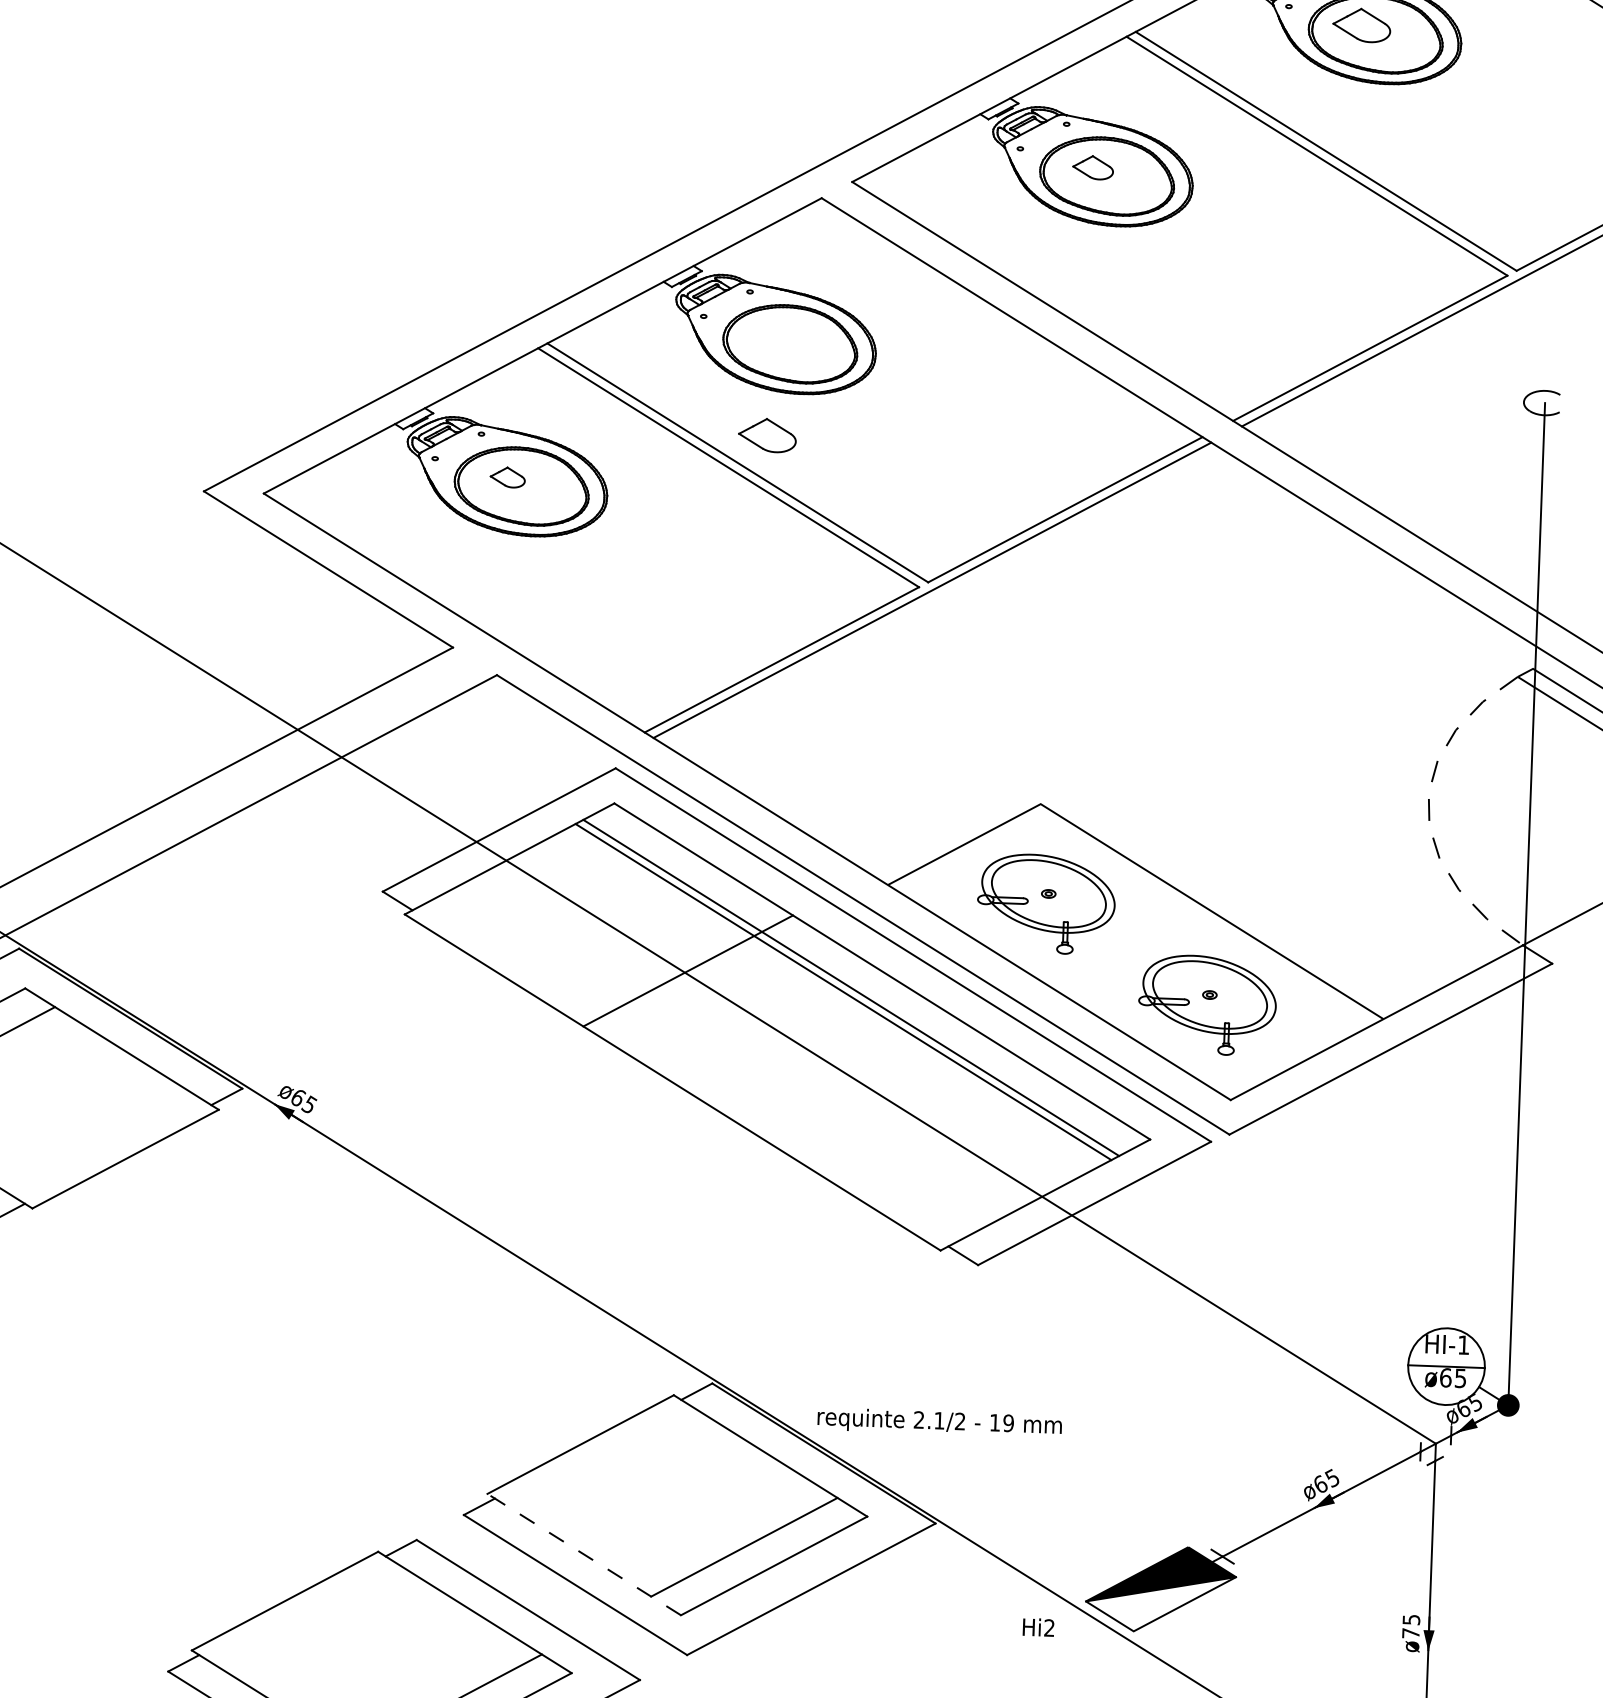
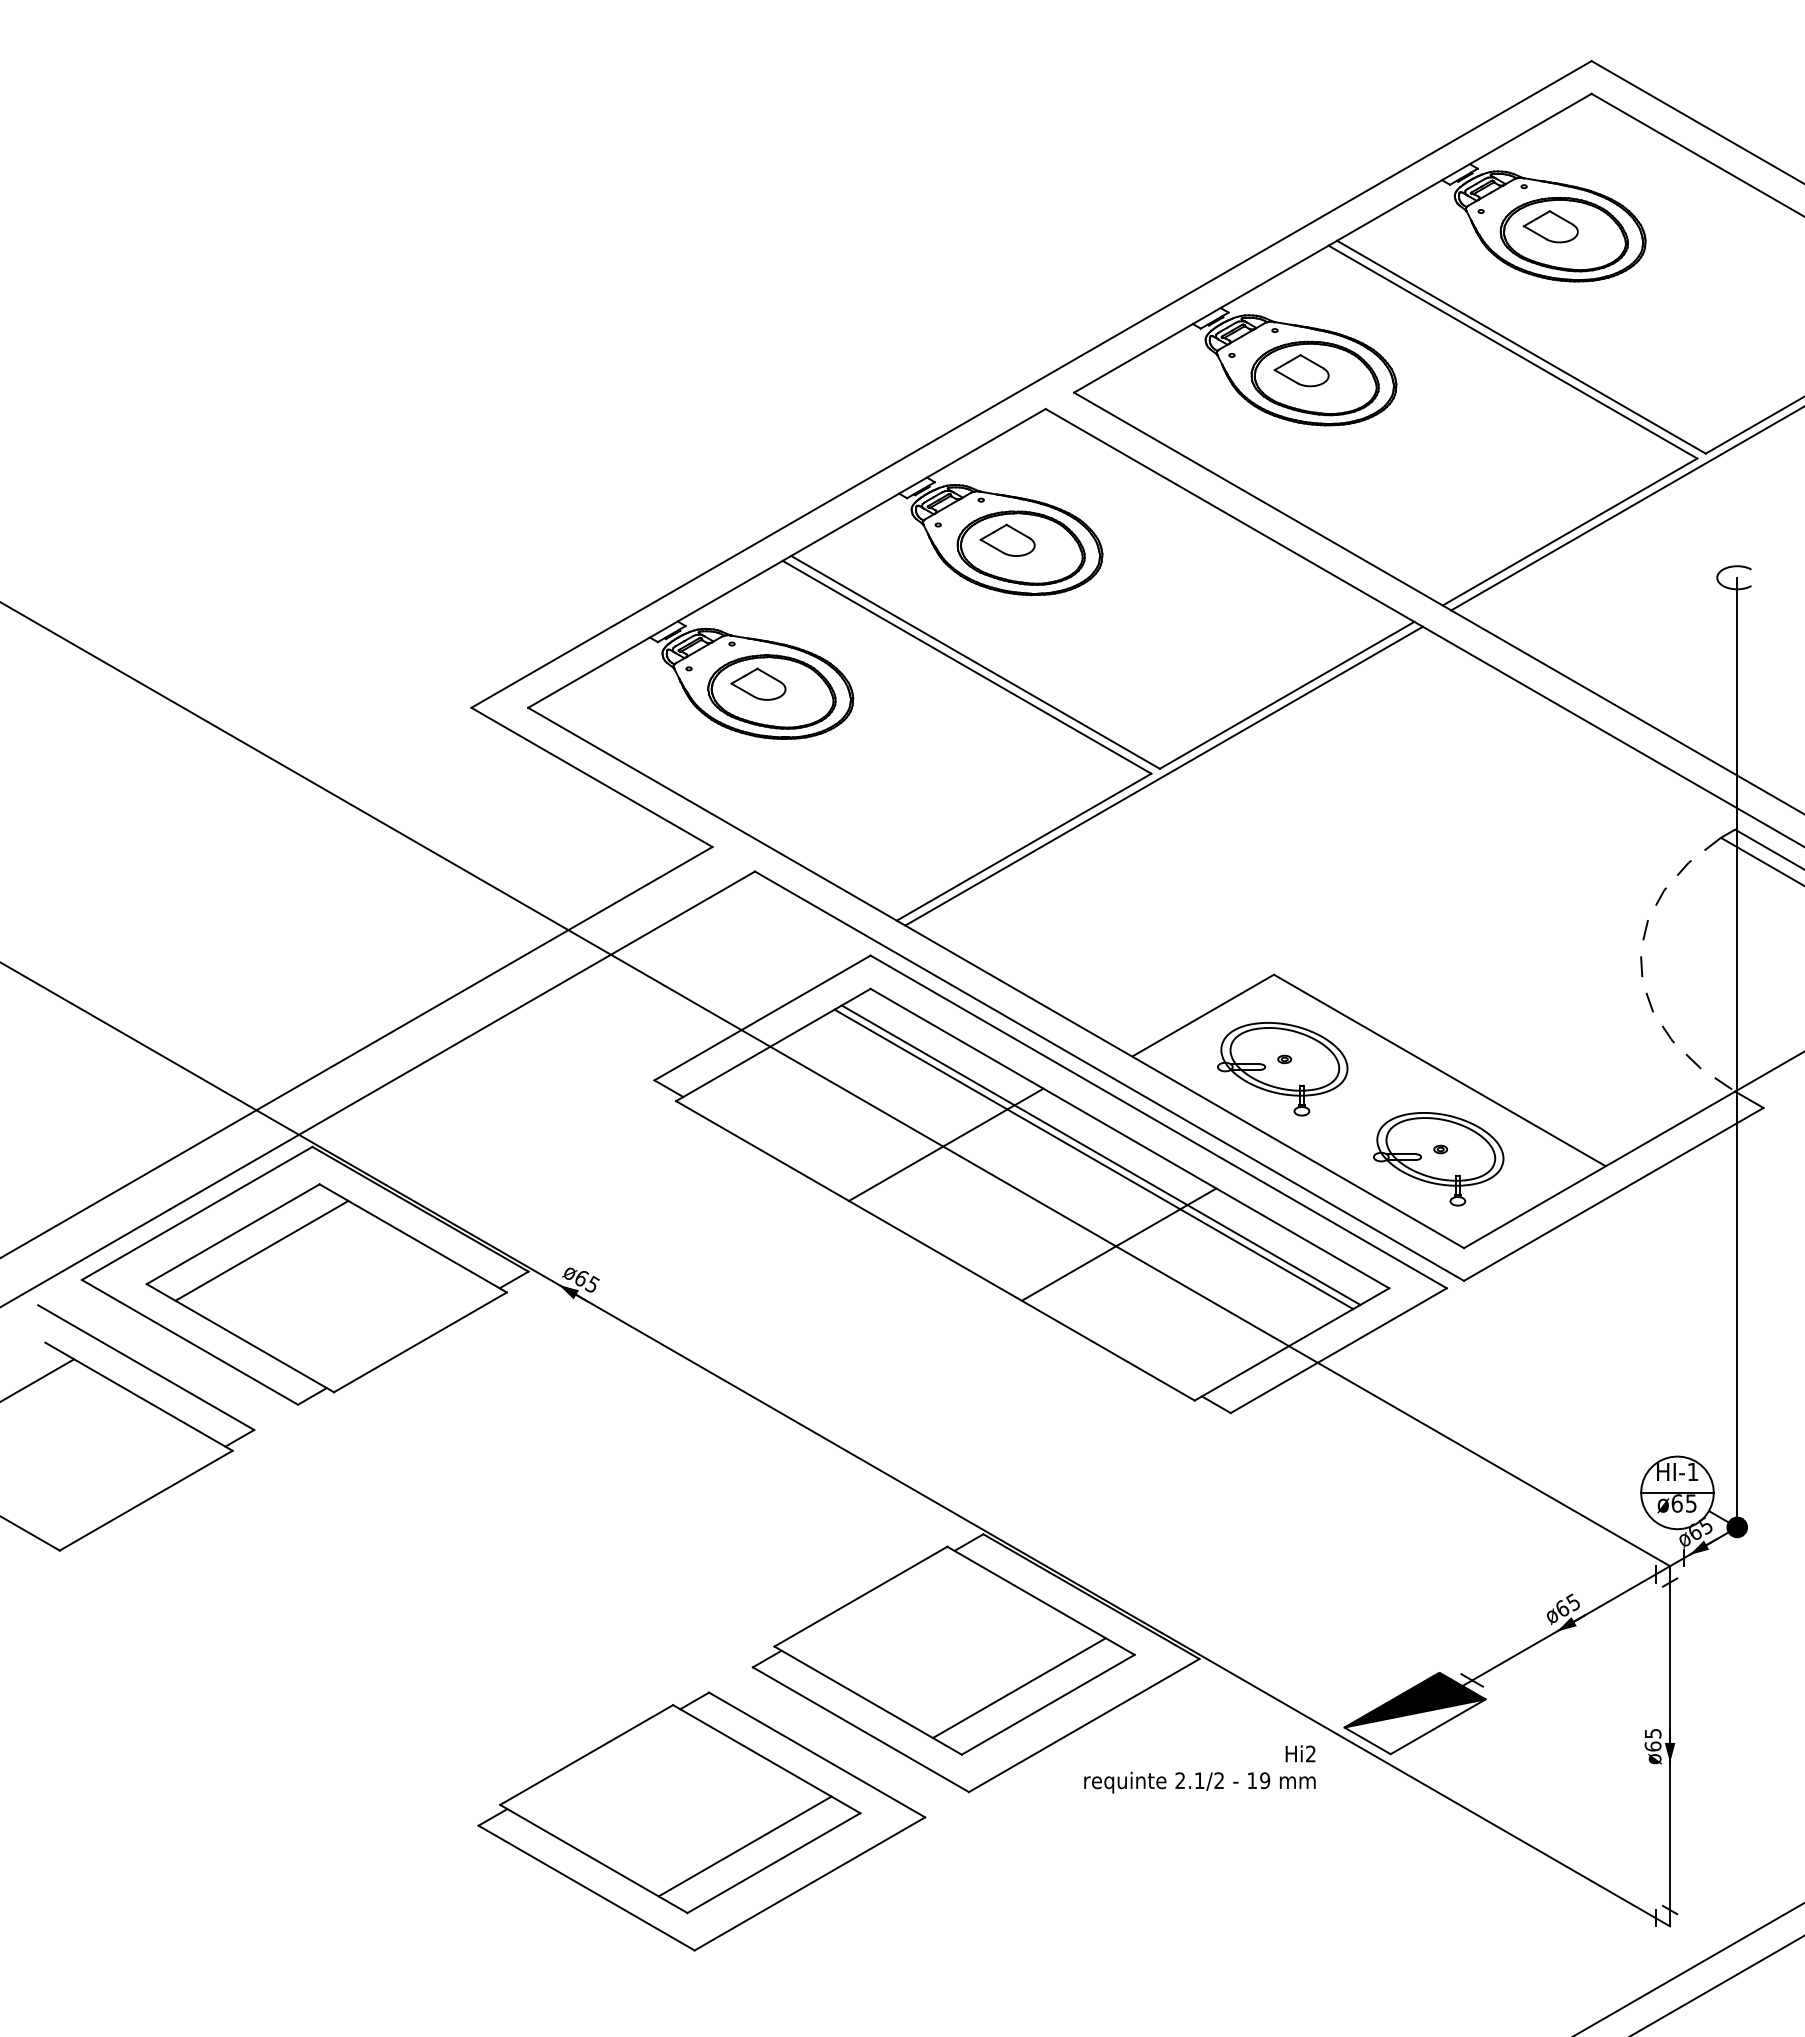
part: (1093, 167) -> (1301, 370), size x1.43
part: (767, 434) -> (1007, 539), moved
part: (507, 476) -> (758, 683), size x1.67
line: (866, 1082) -> (1118, 1244), added
text: (939, 1422) -> (1199, 1782), moved
line: (583, 1554) -> (867, 1700), dashed -> solid
text: (1410, 1633) -> (1652, 1746), ø75 -> ø65

